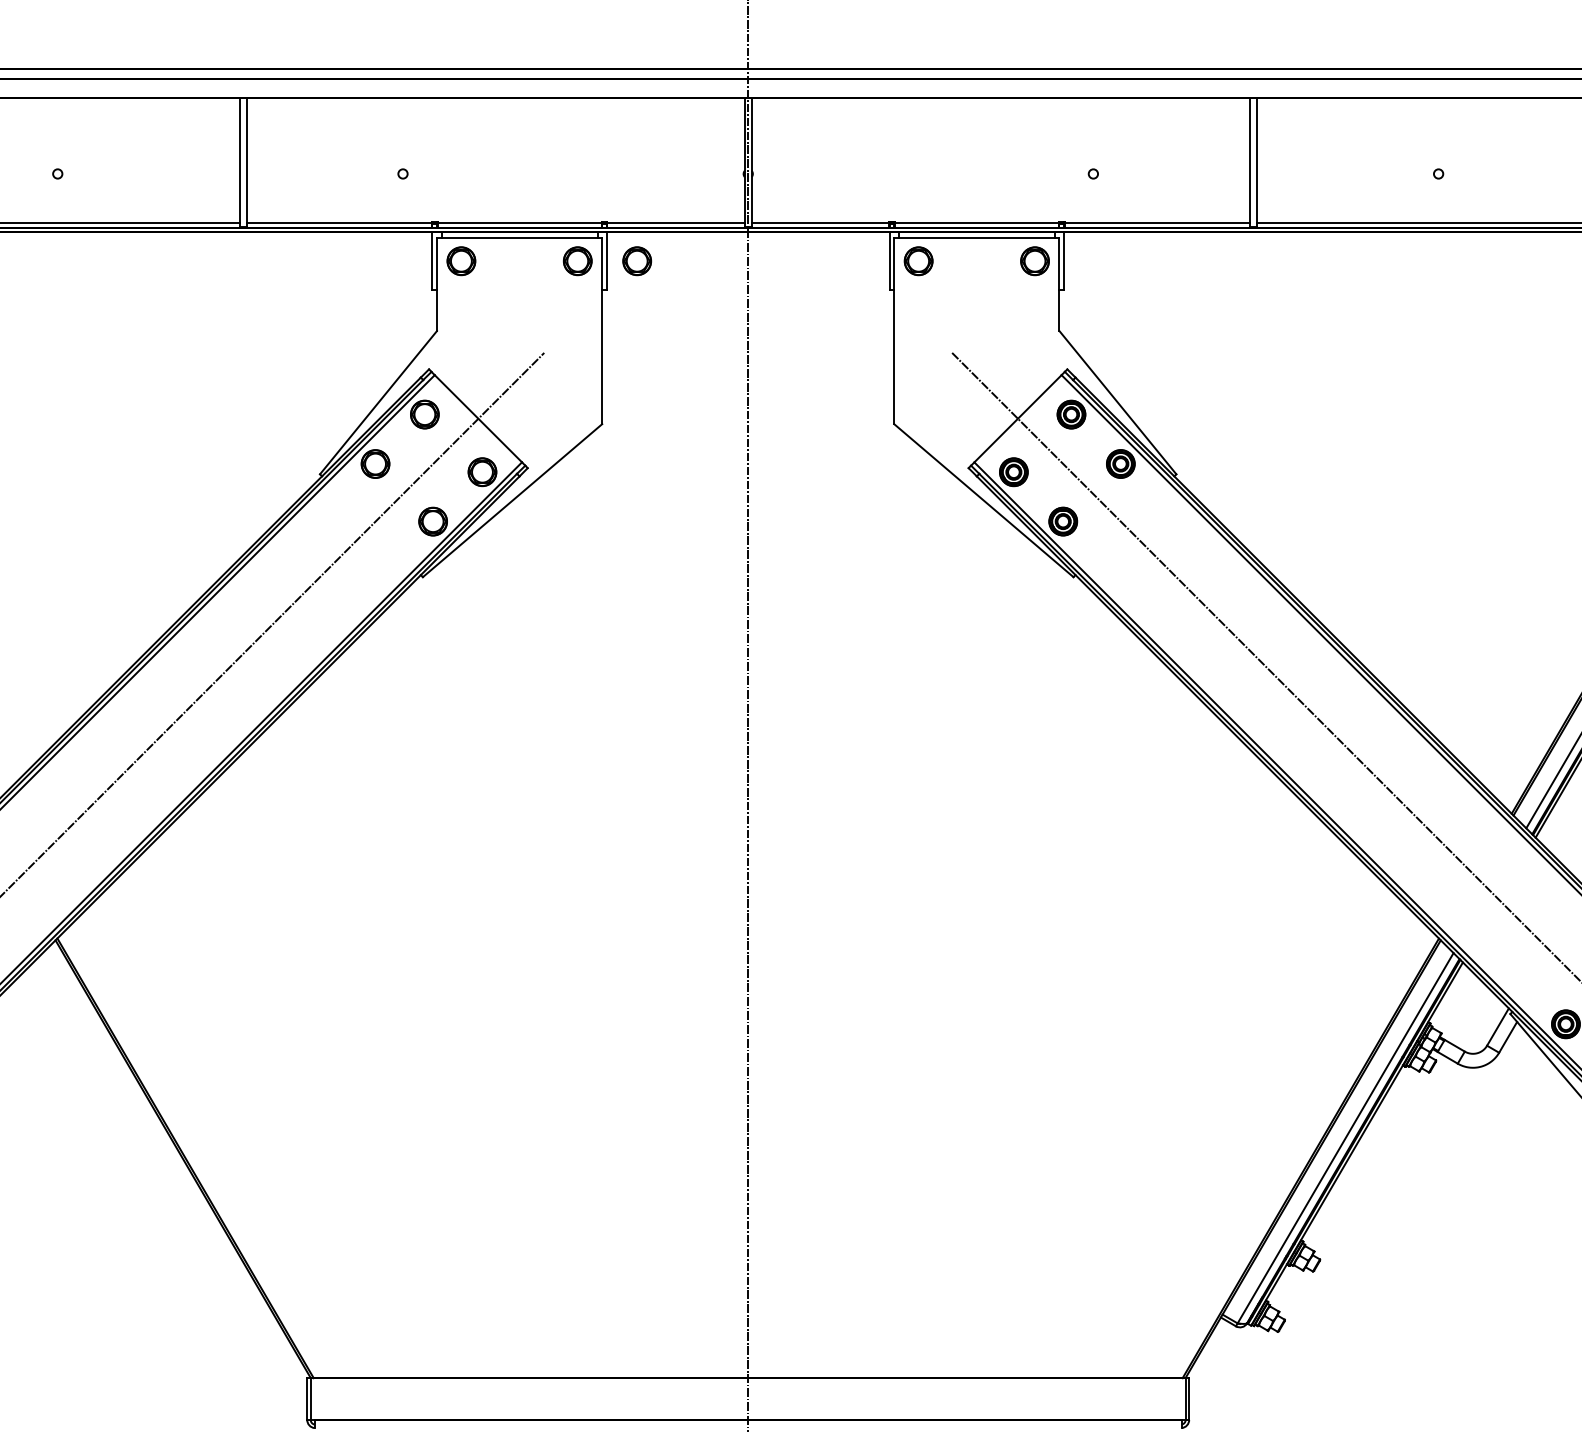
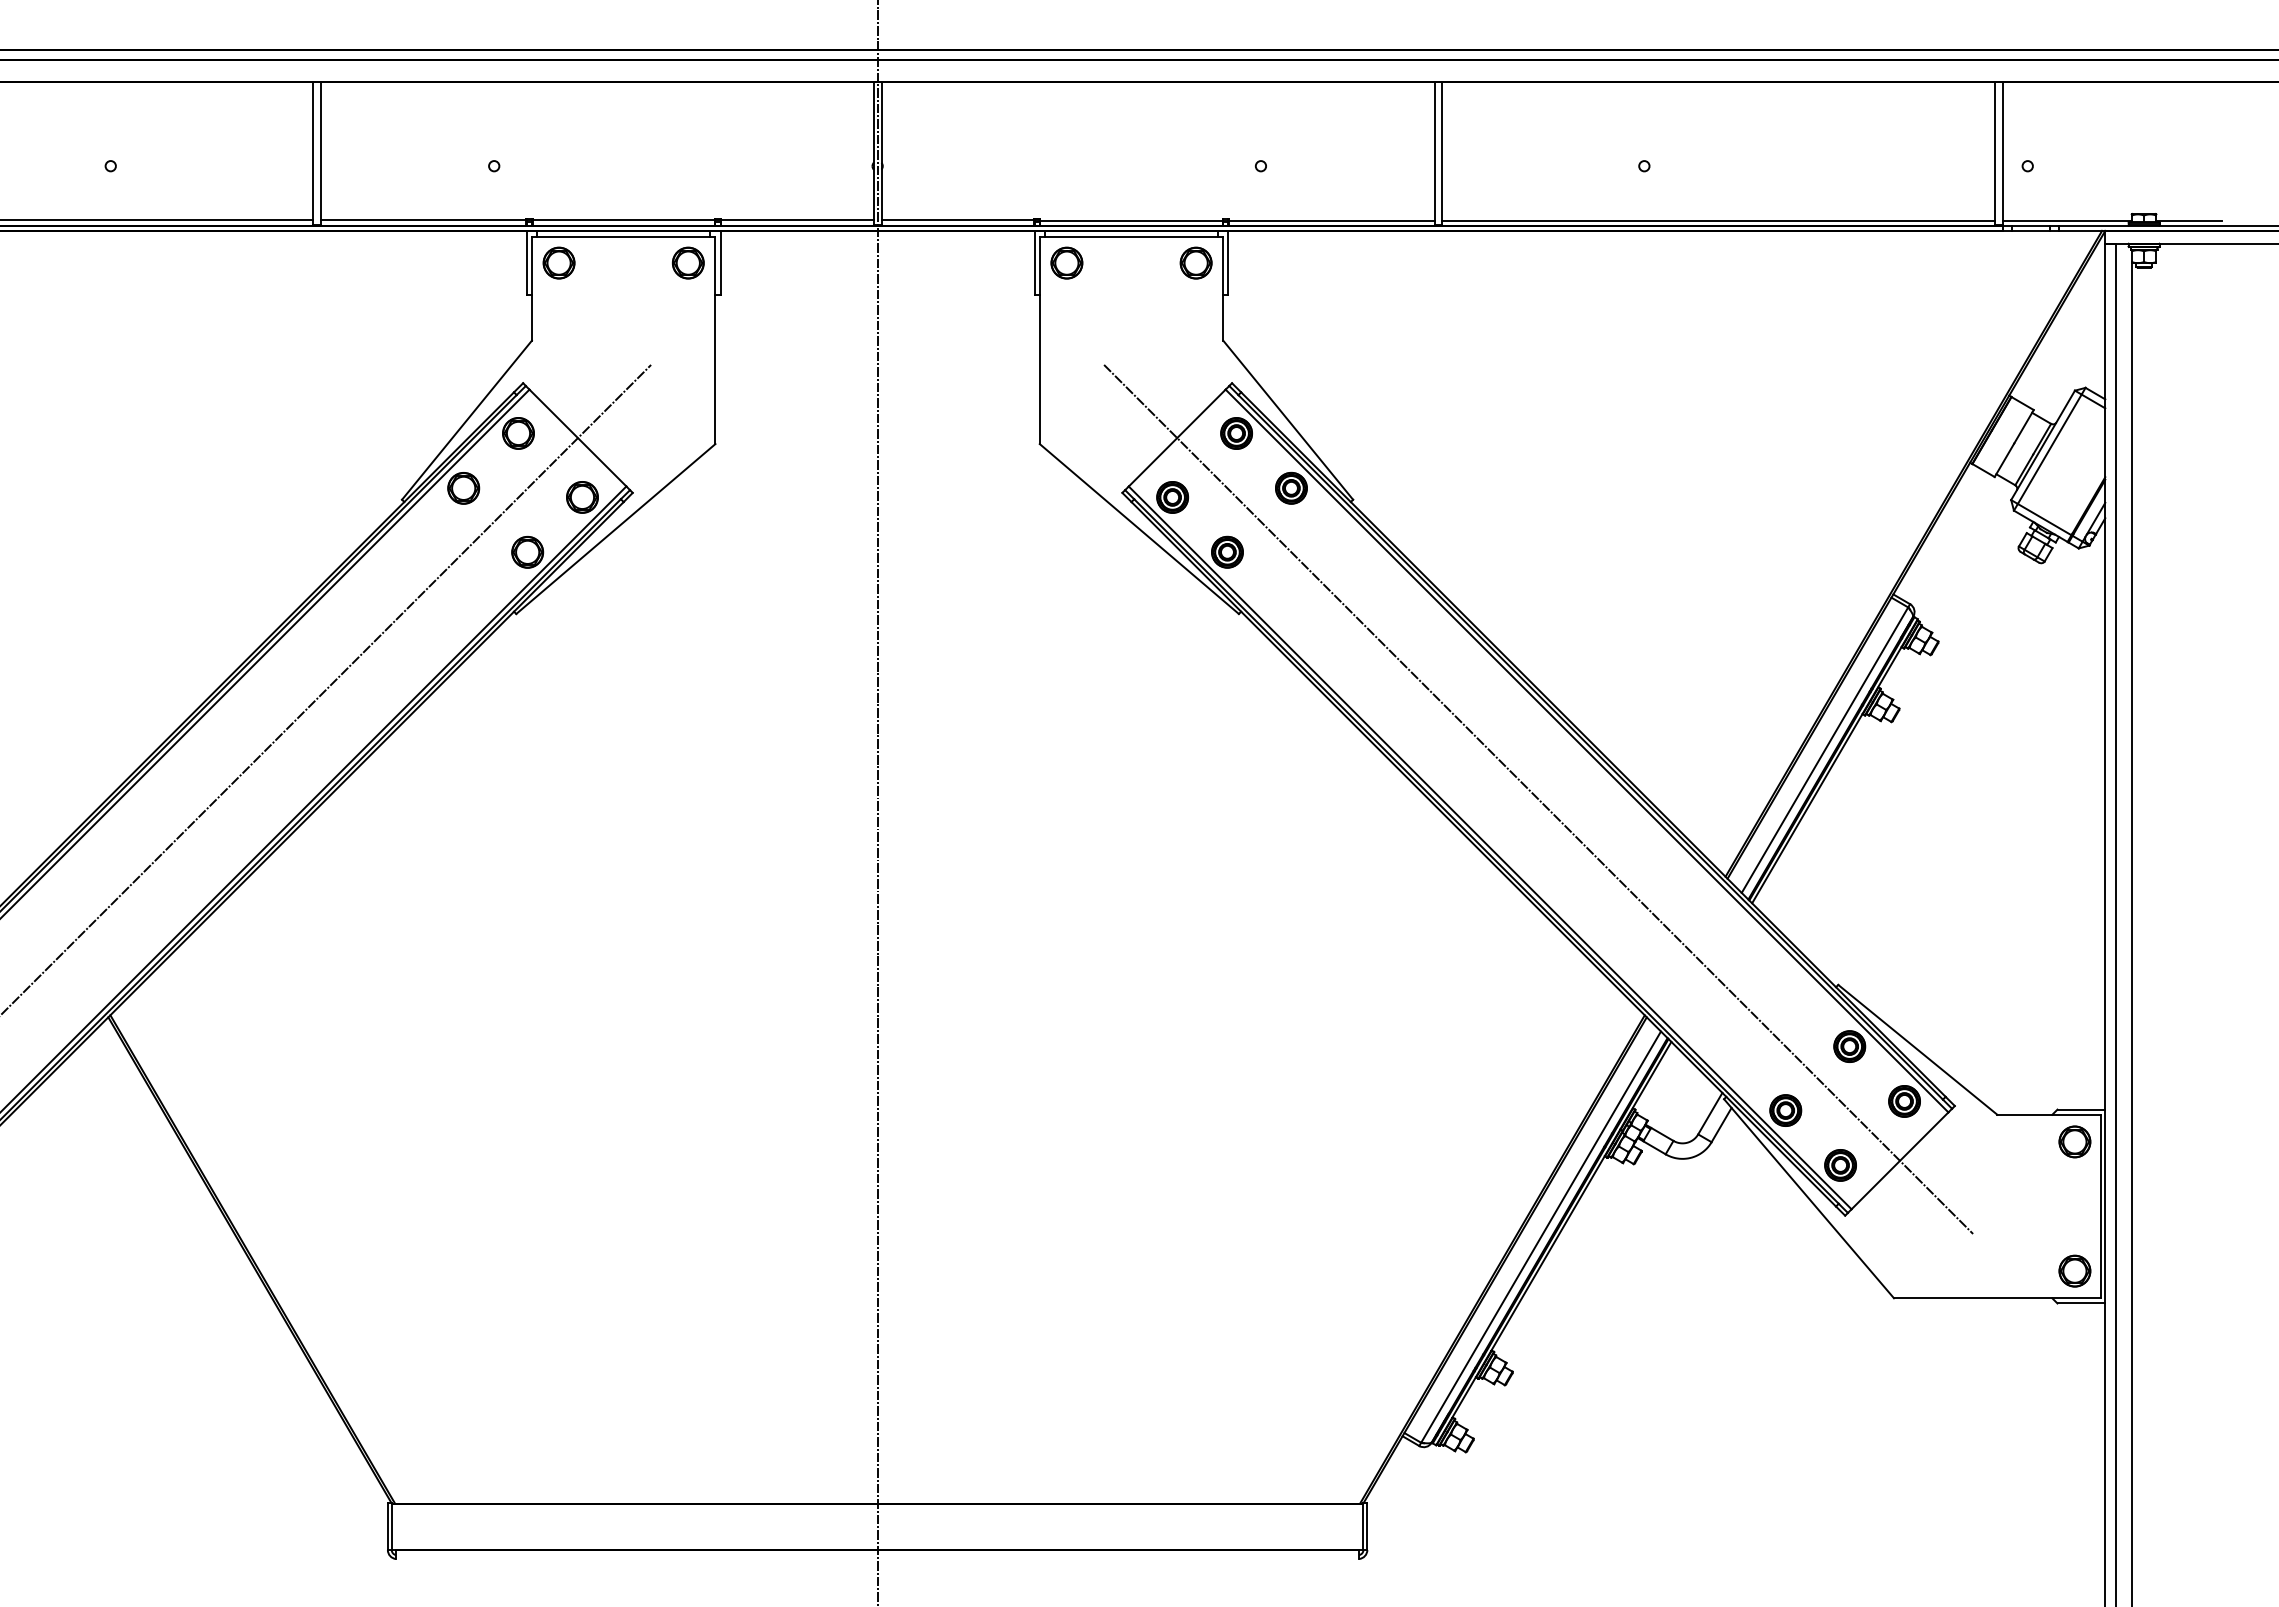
part: (636, 260) -> (753, 262), removed

